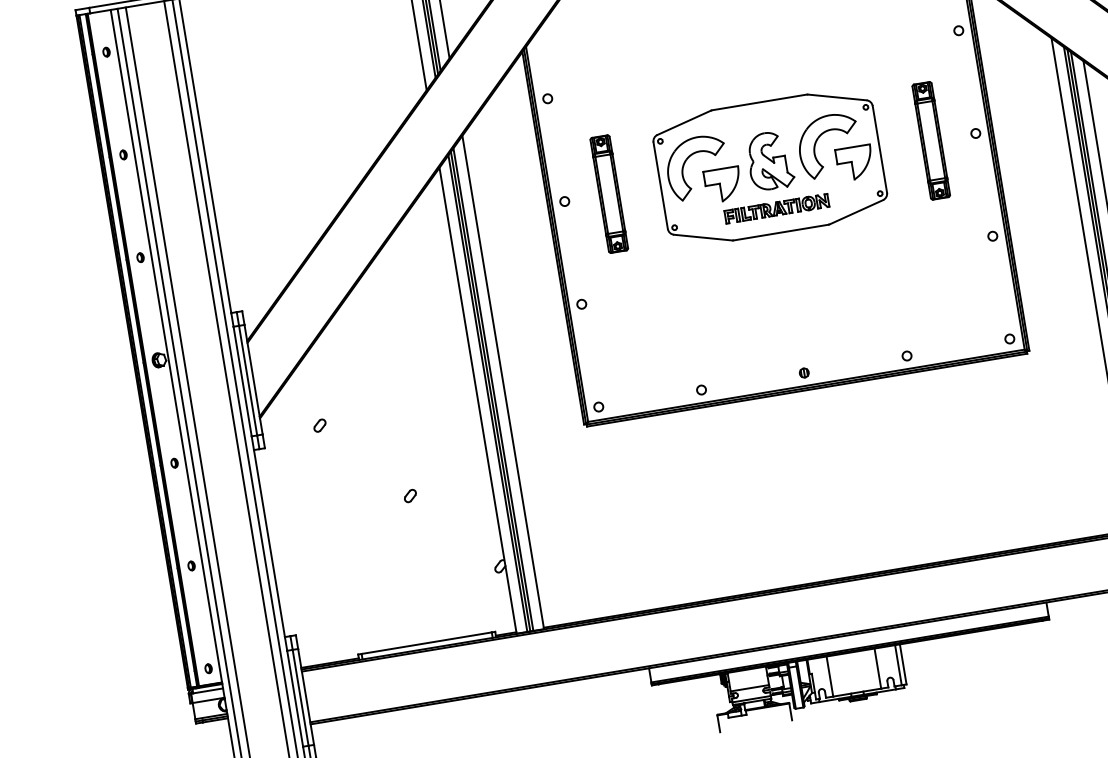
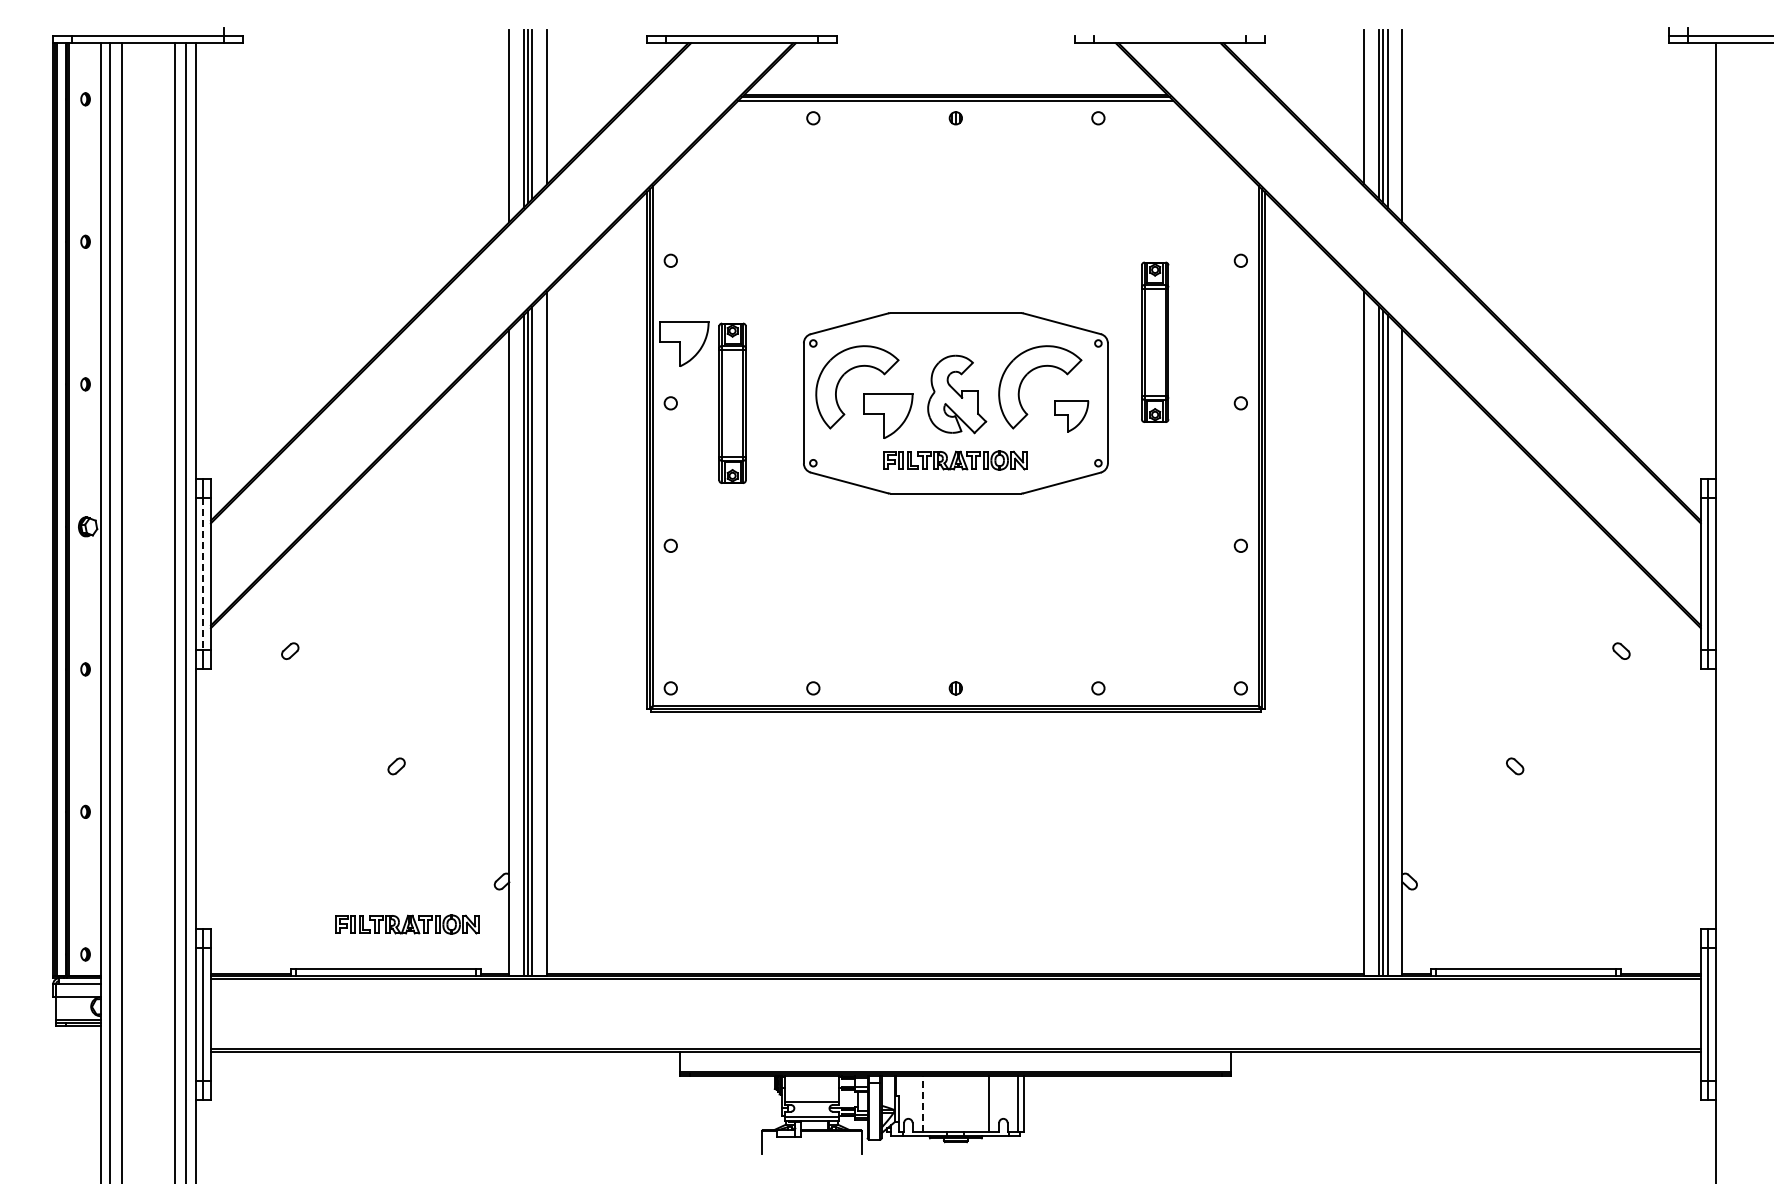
part: (931, 140) -> (1155, 341), moved
part: (567, 156) -> (684, 343), added
part: (855, 162) -> (1071, 415), size x0.7
line: (248, 380) -> (203, 574), solid -> dashed
part: (437, 608) -> (407, 924), added
line: (829, 676) -> (922, 1103), solid -> dashed

